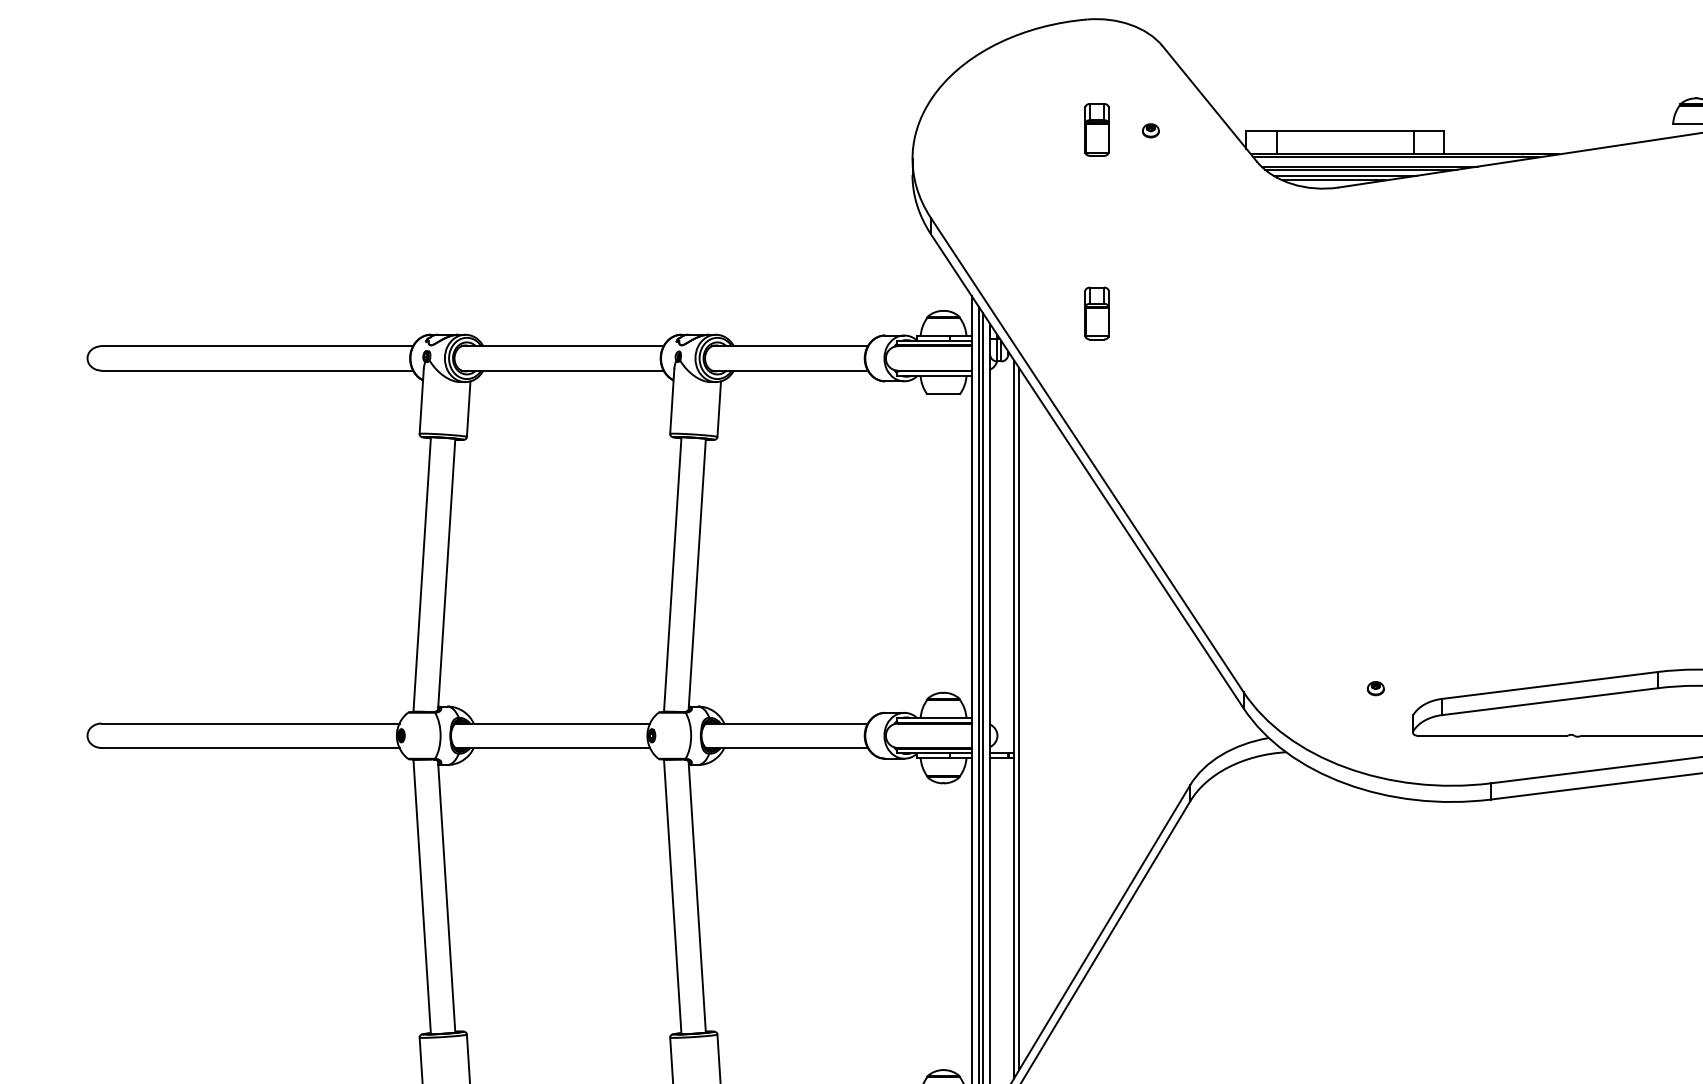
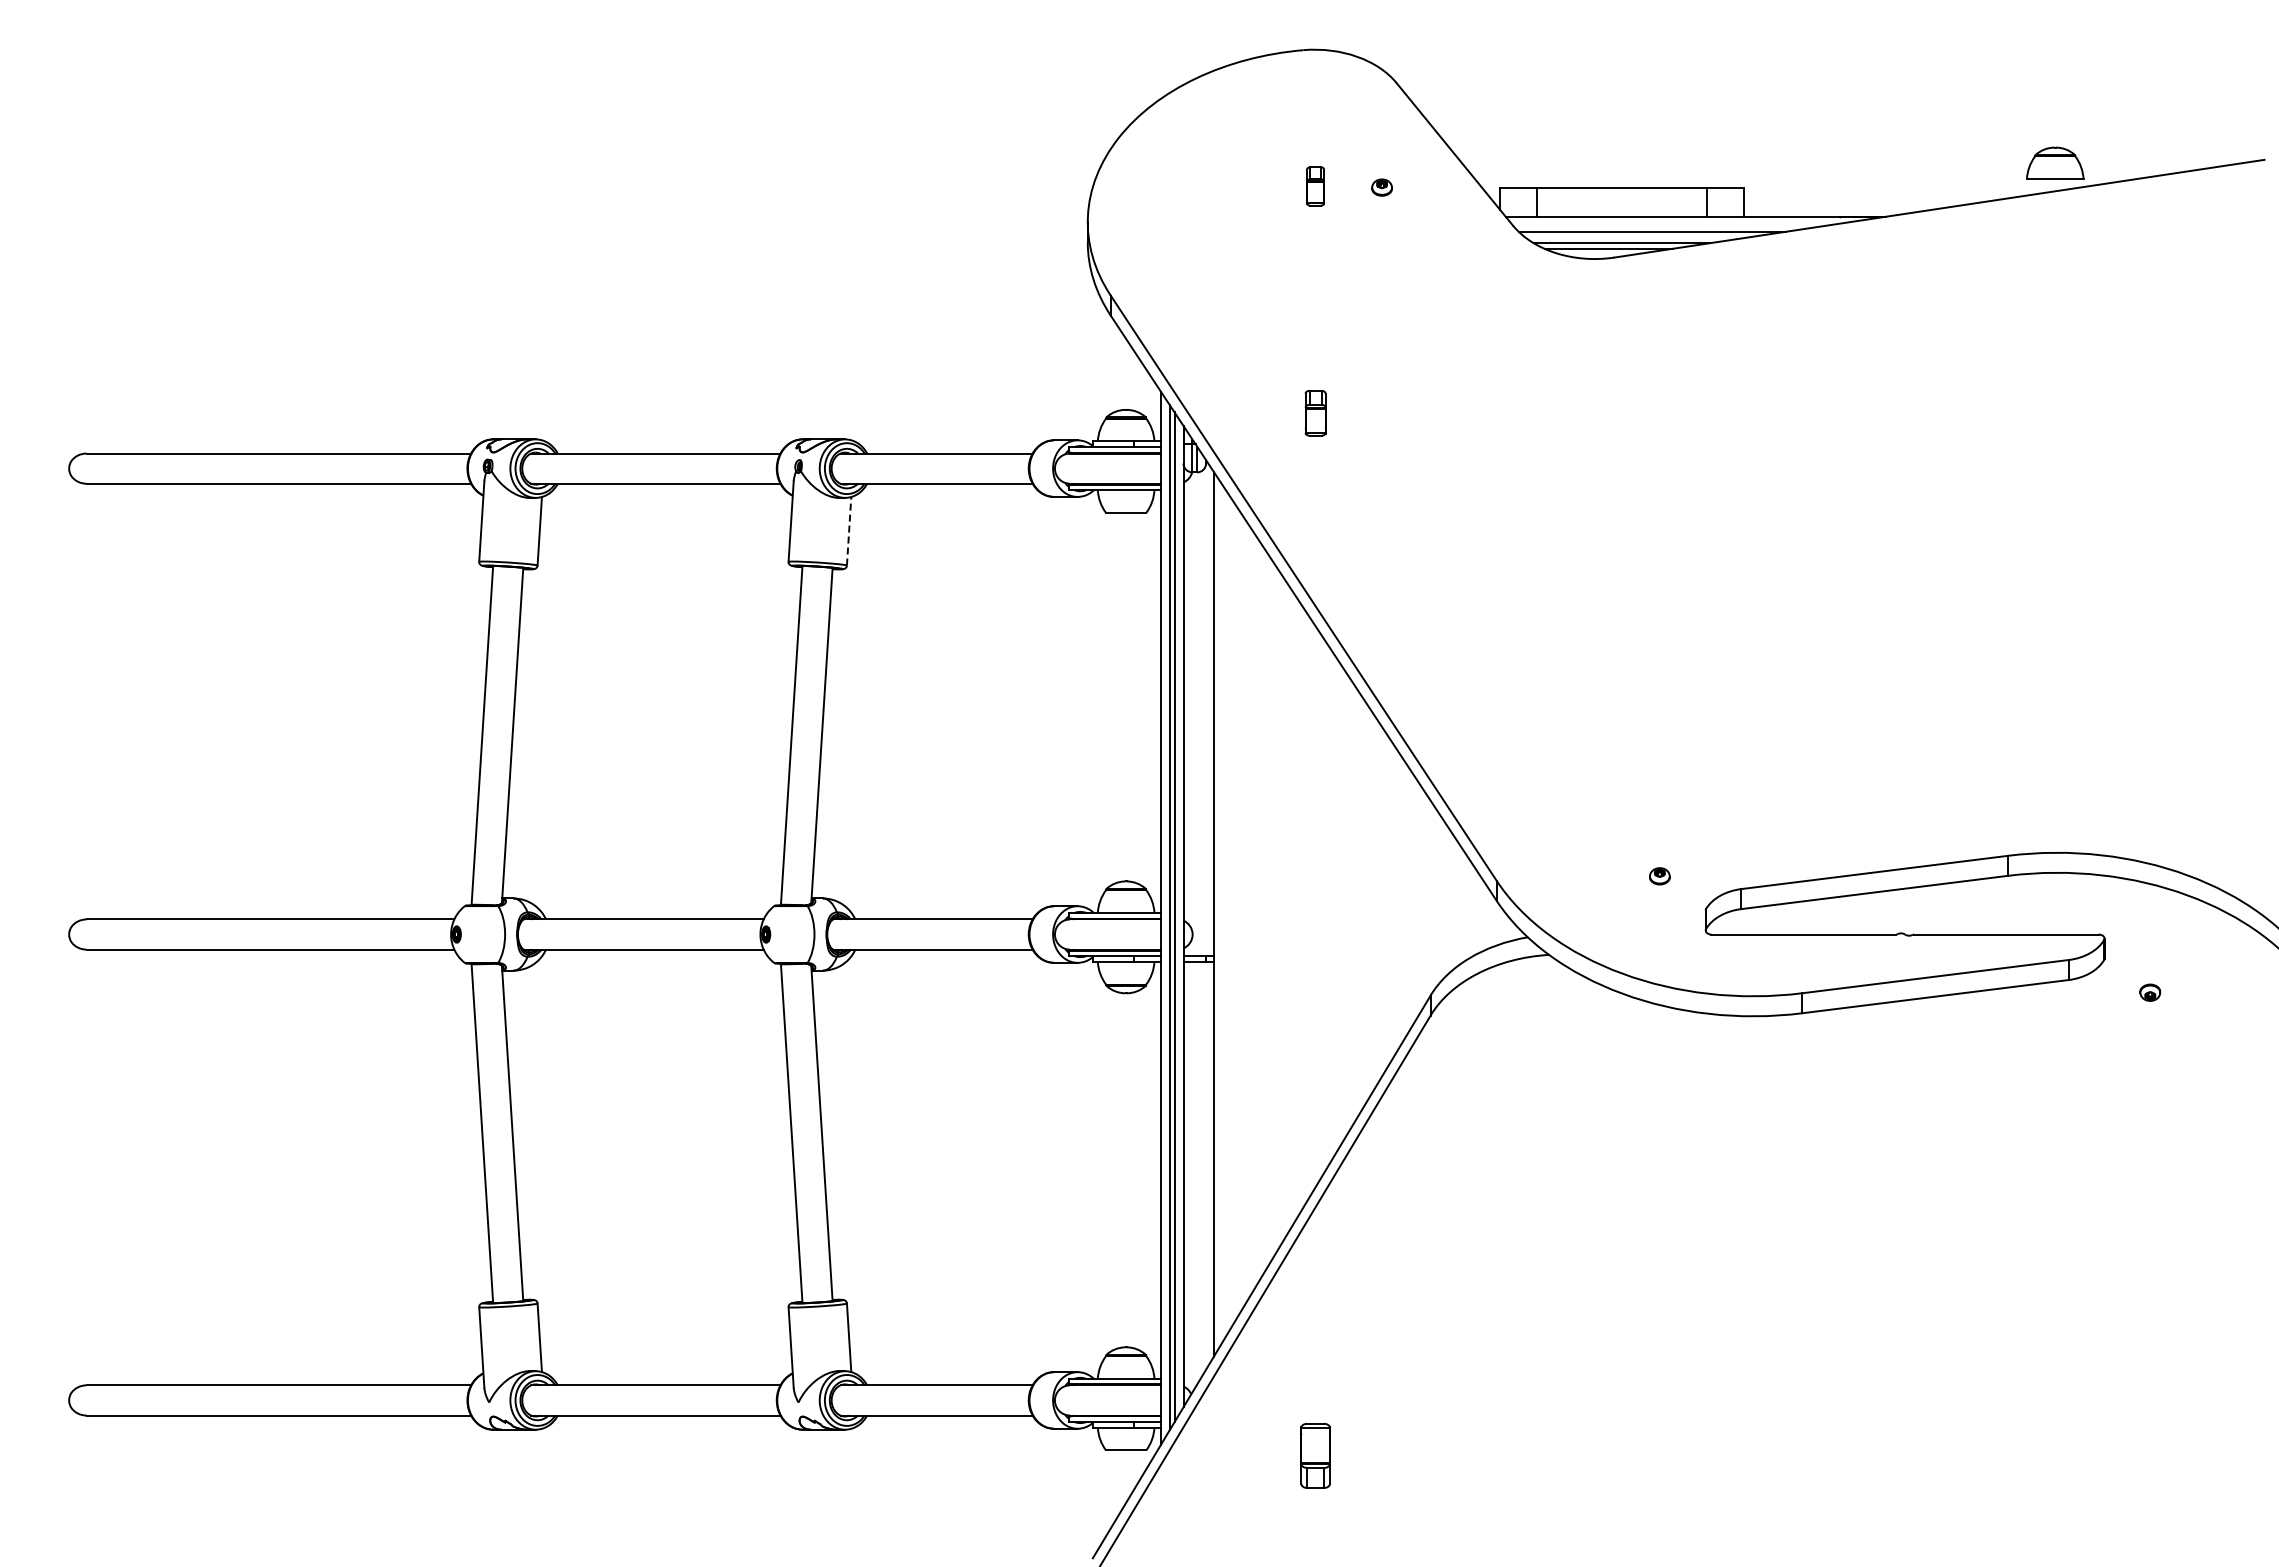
part: (1096, 129) -> (1315, 186), size x0.6
line: (1395, 157) -> (1684, 220), removed
line: (1360, 169) -> (1641, 235), removed
part: (1096, 313) -> (1315, 413), size x0.7
line: (719, 408) -> (849, 530), solid -> dashed
line: (1019, 718) -> (1219, 913), removed

